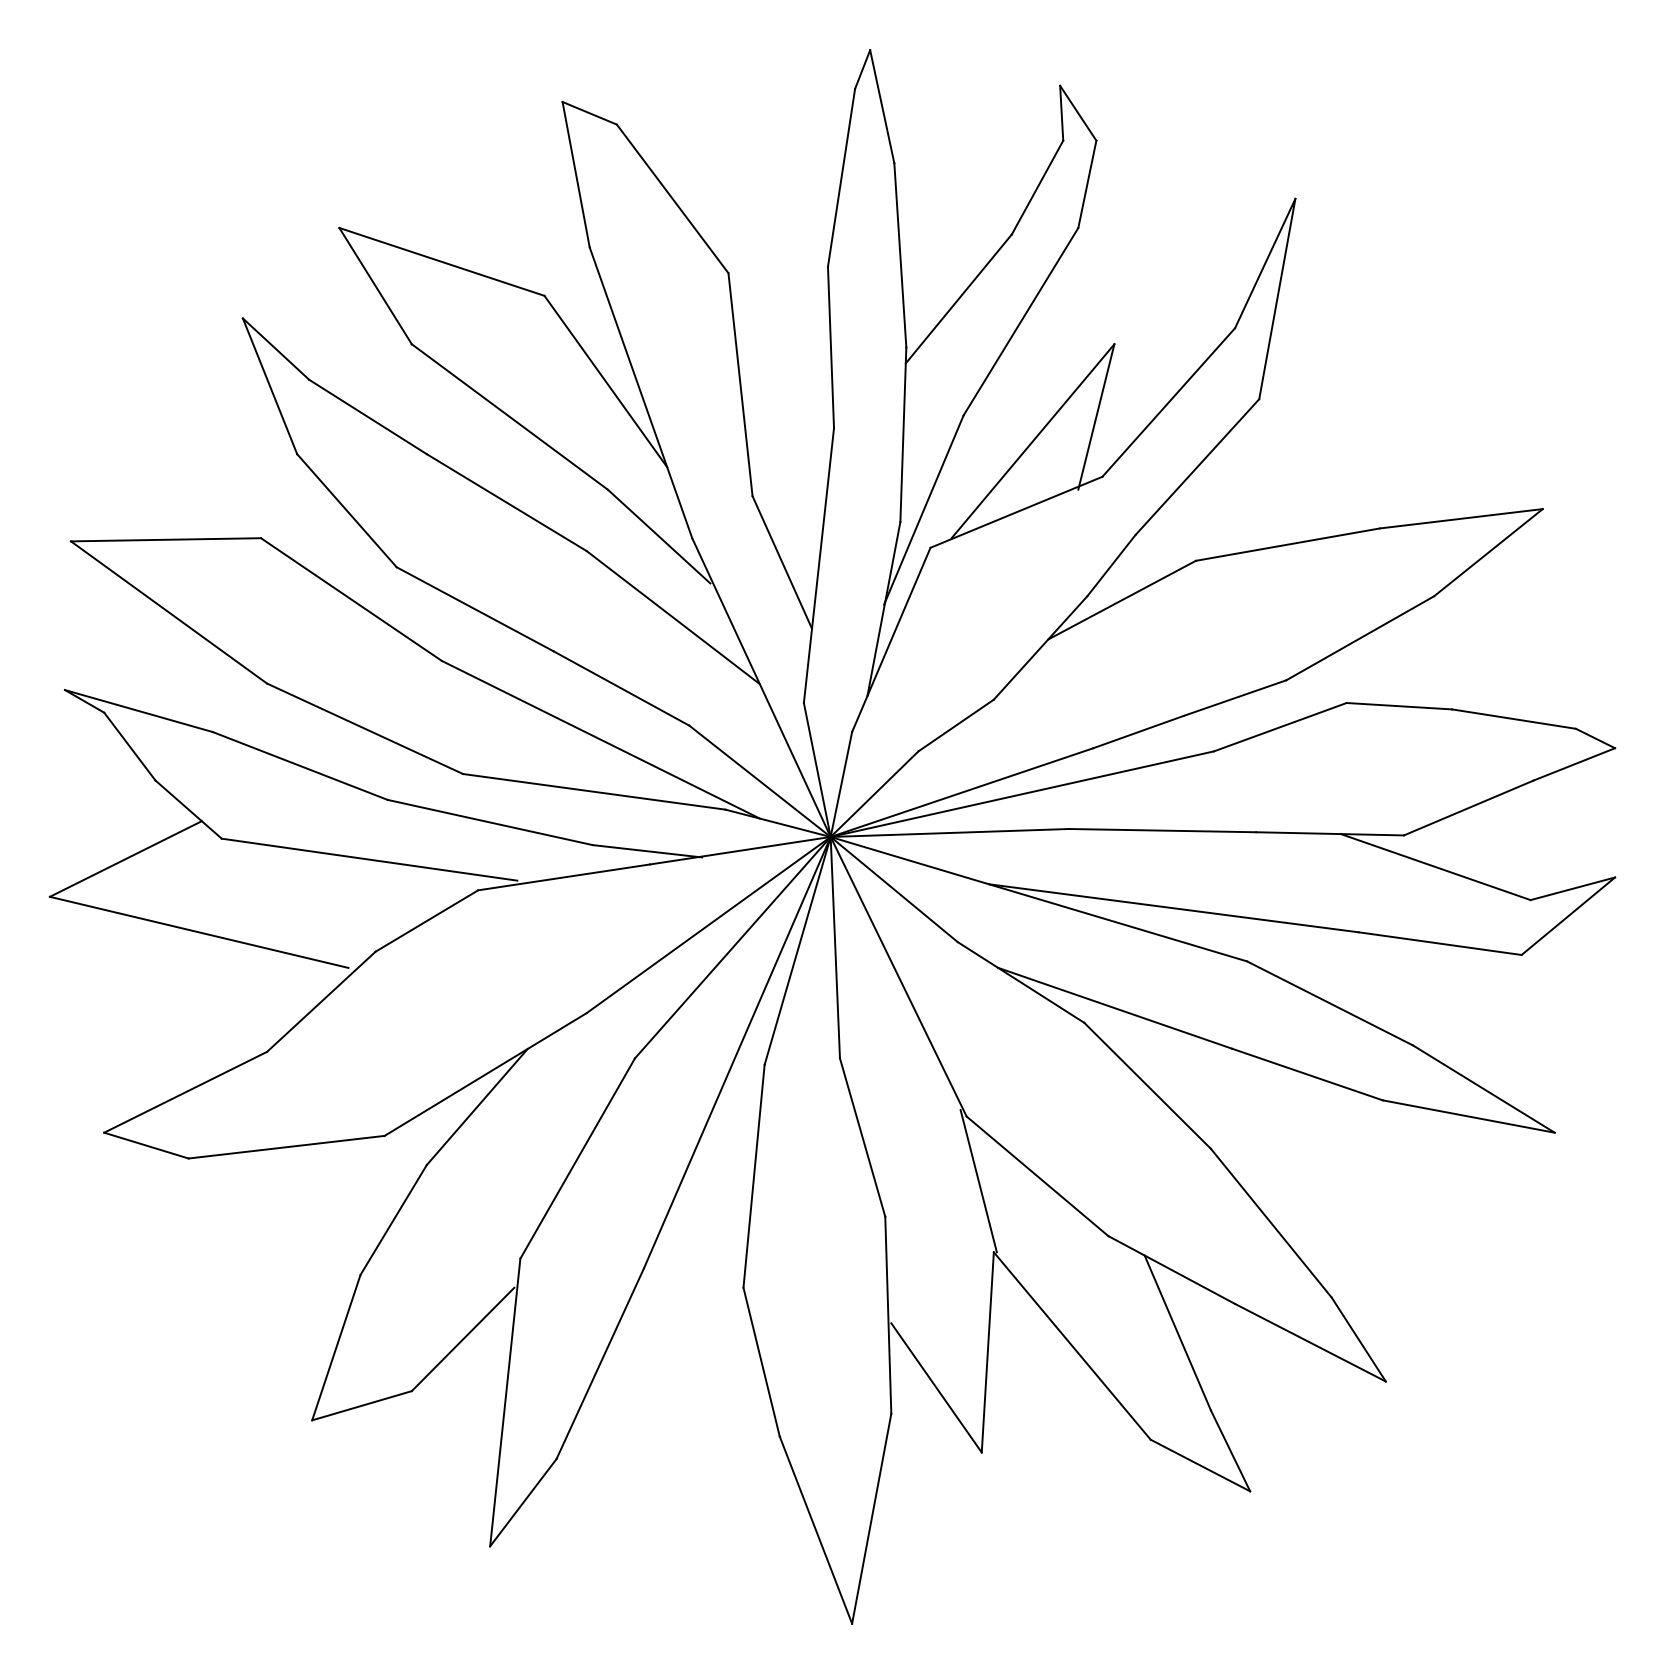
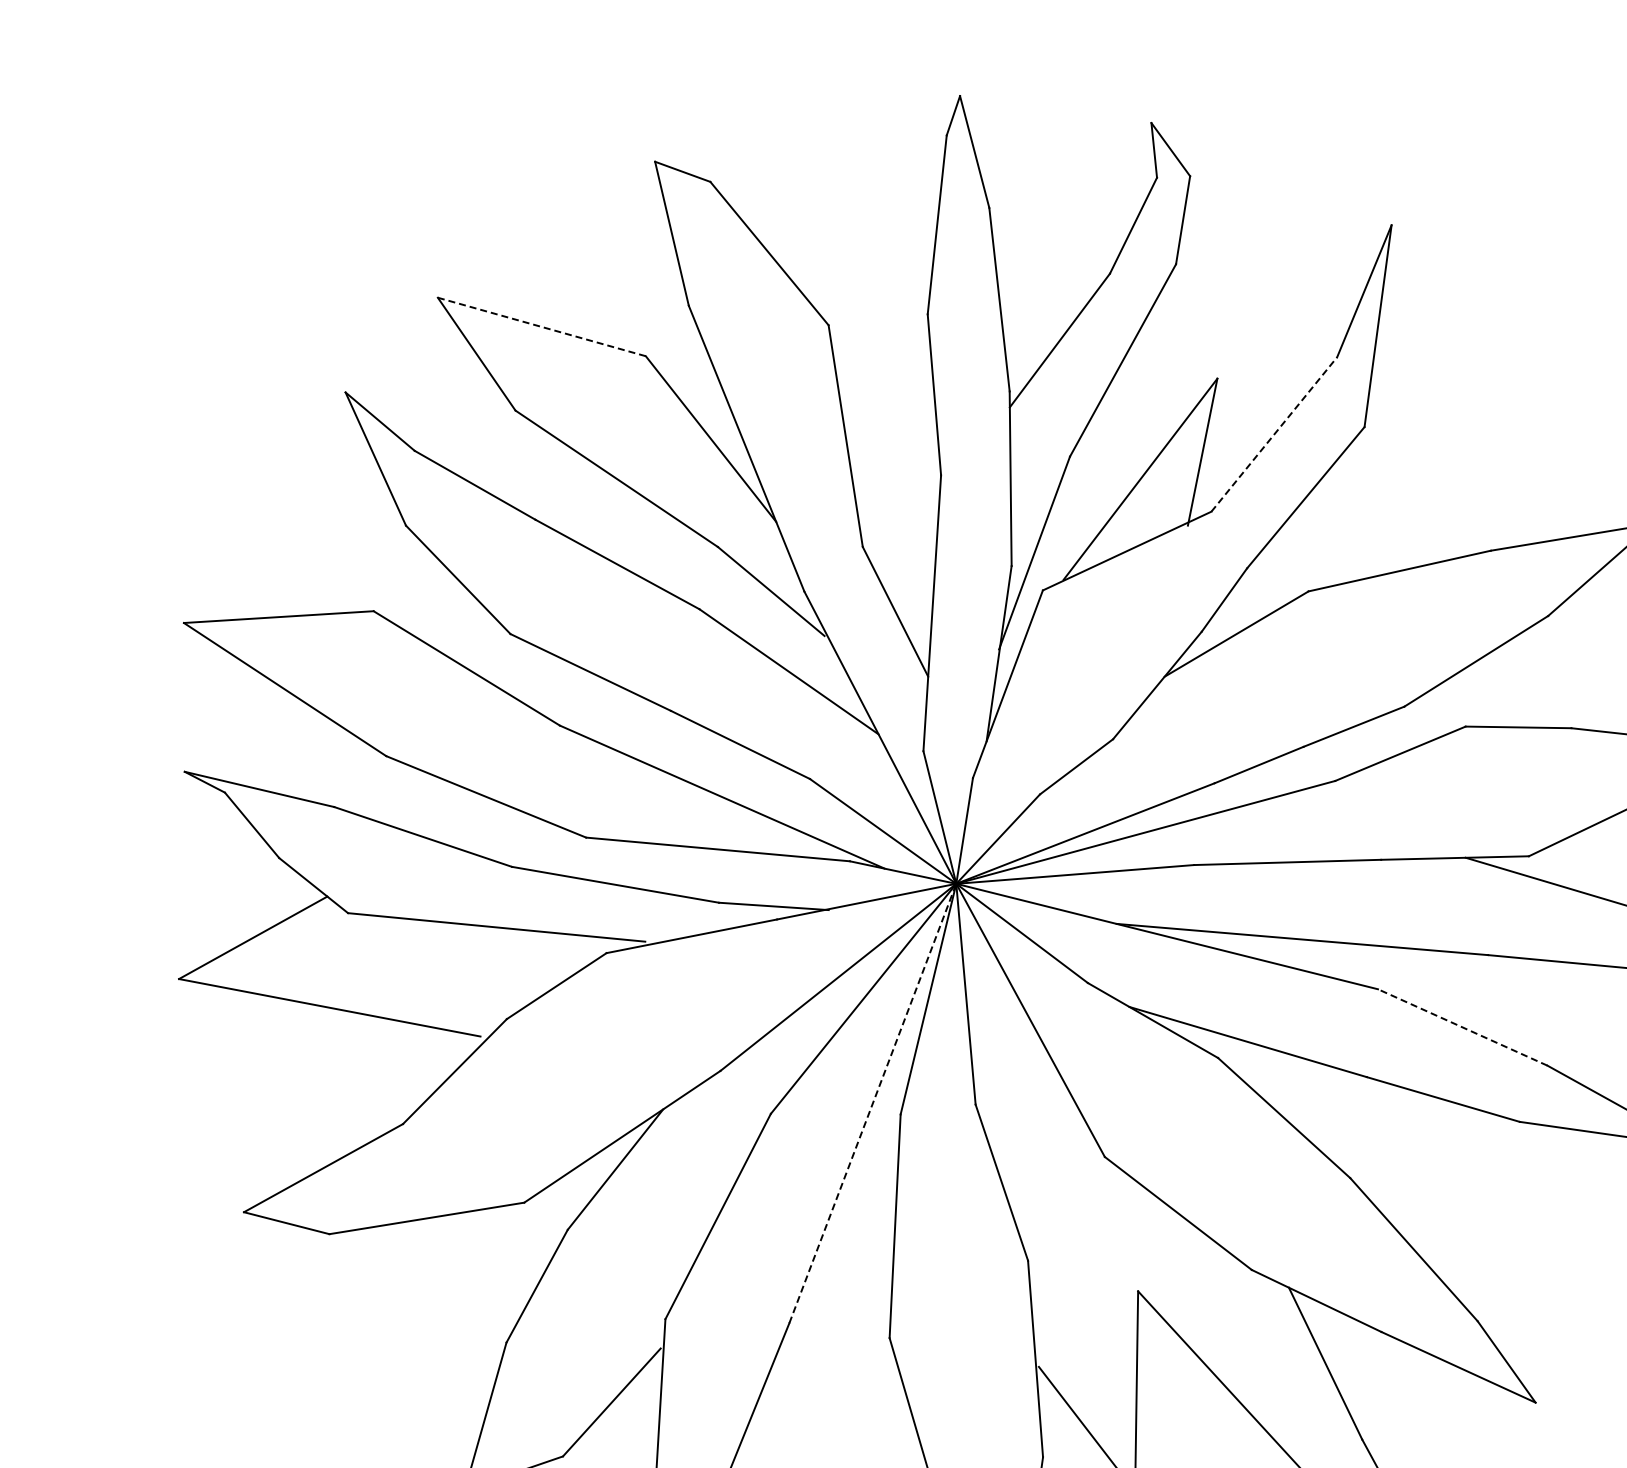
line: (441, 261) -> (541, 326), solid -> dashed
line: (1168, 402) -> (1274, 434), solid -> dashed
line: (1330, 1003) -> (1463, 1027), solid -> dashed
line: (737, 1052) -> (872, 1103), solid -> dashed
line: (978, 1181) -> (1119, 1221), removed

